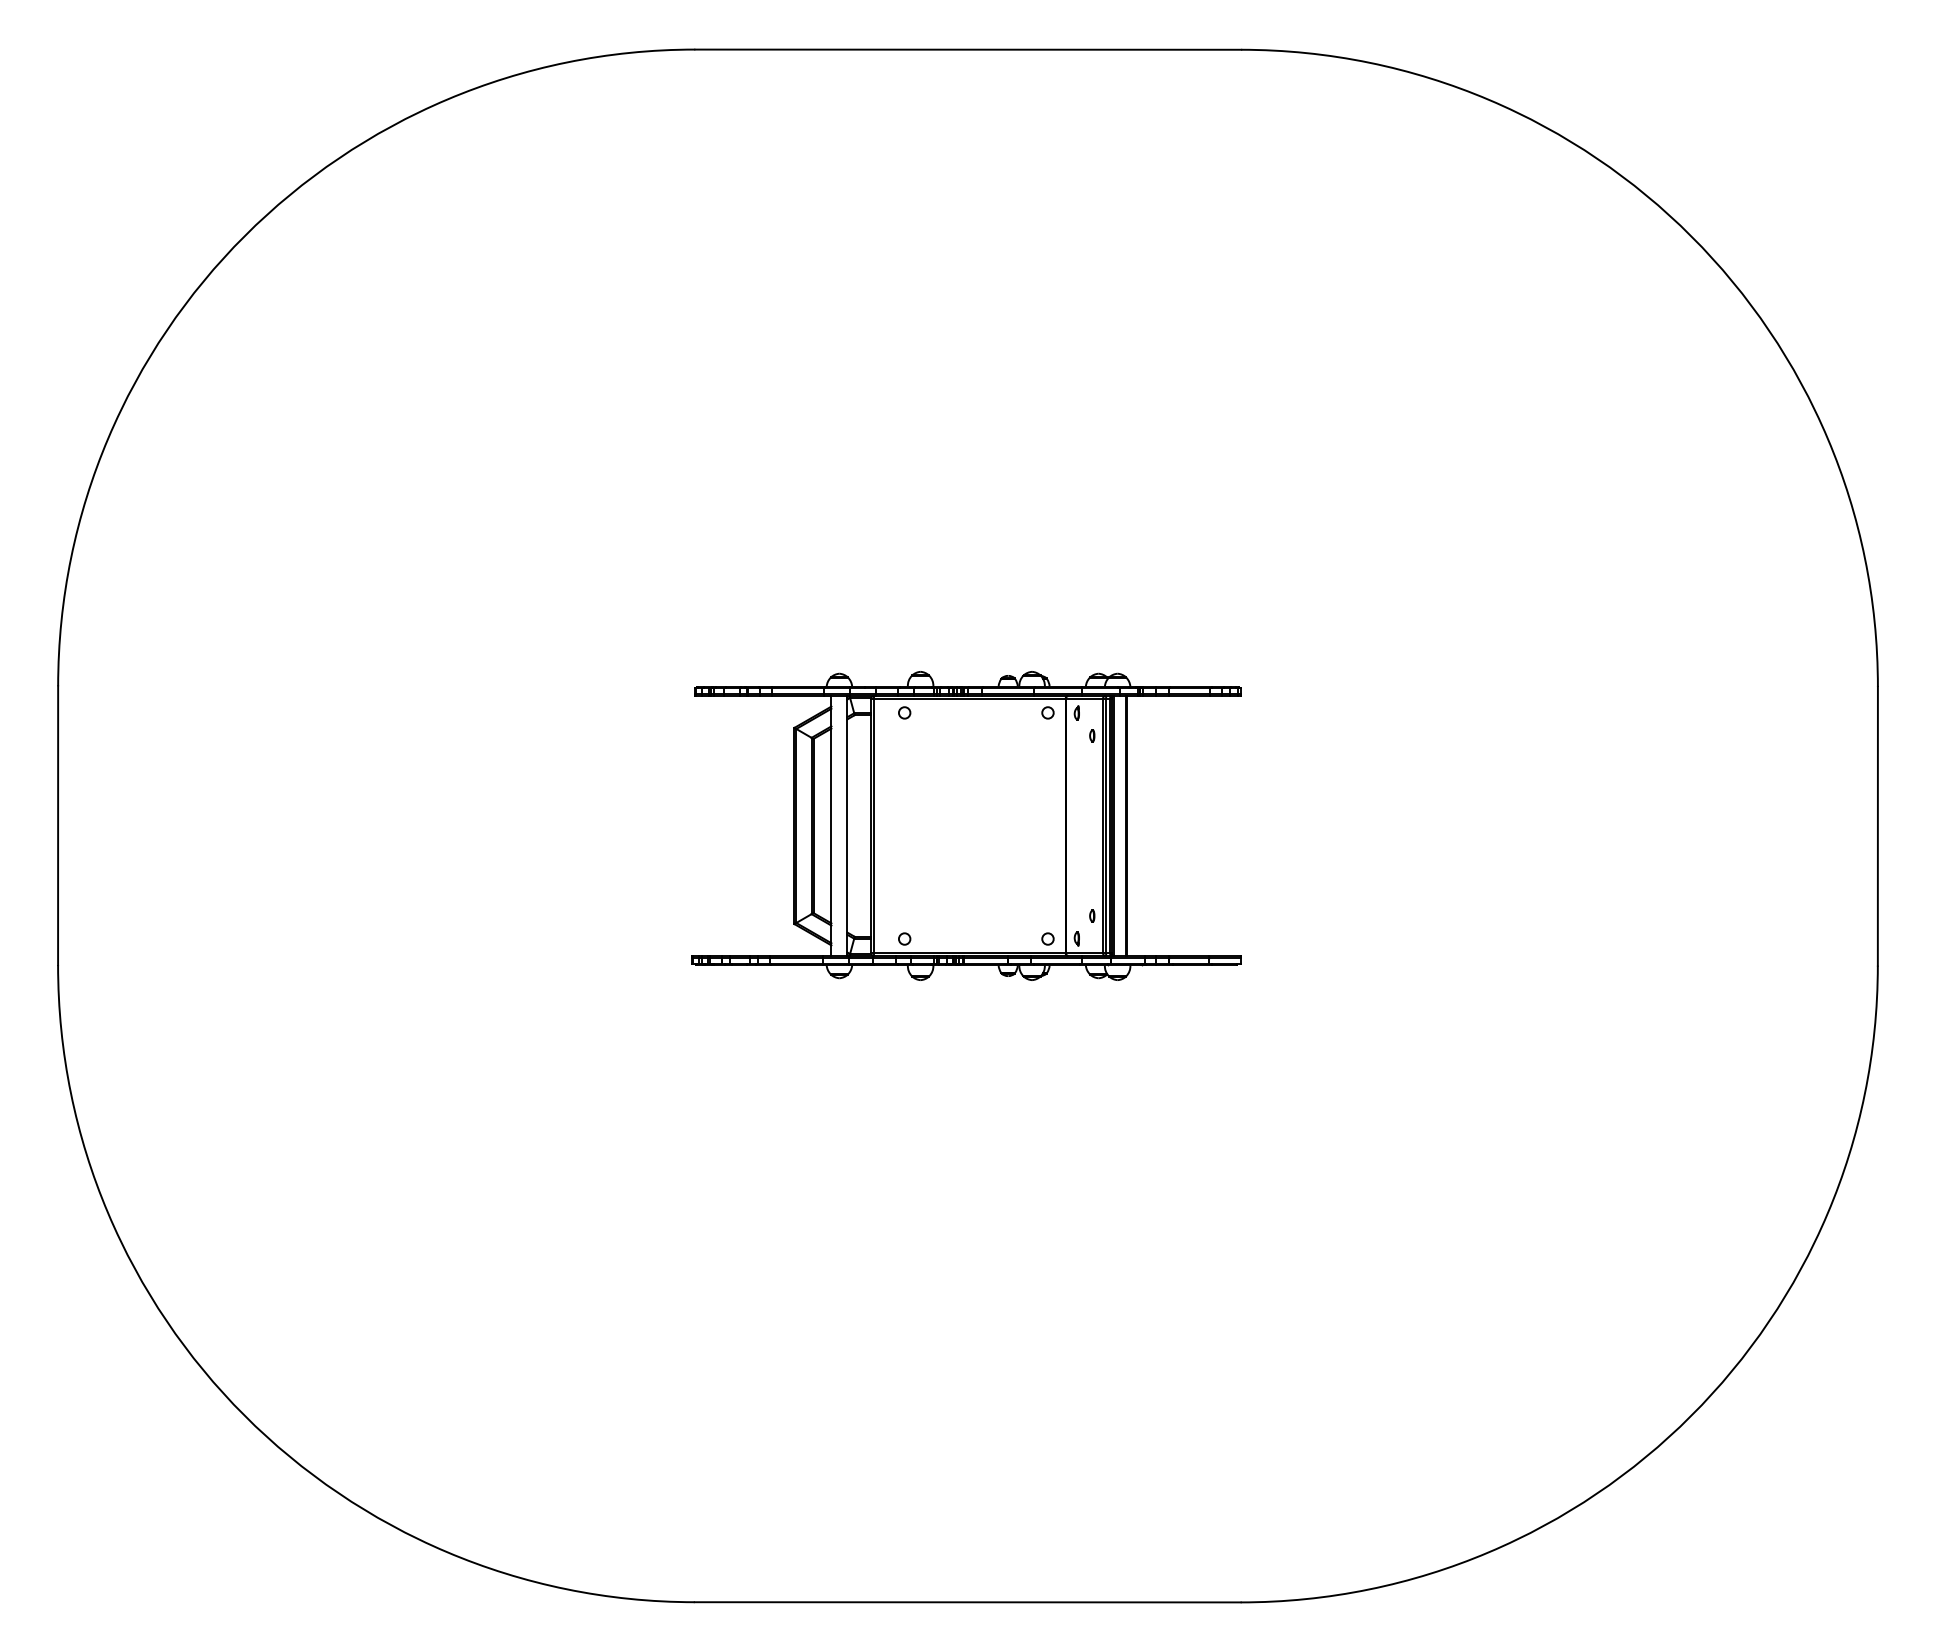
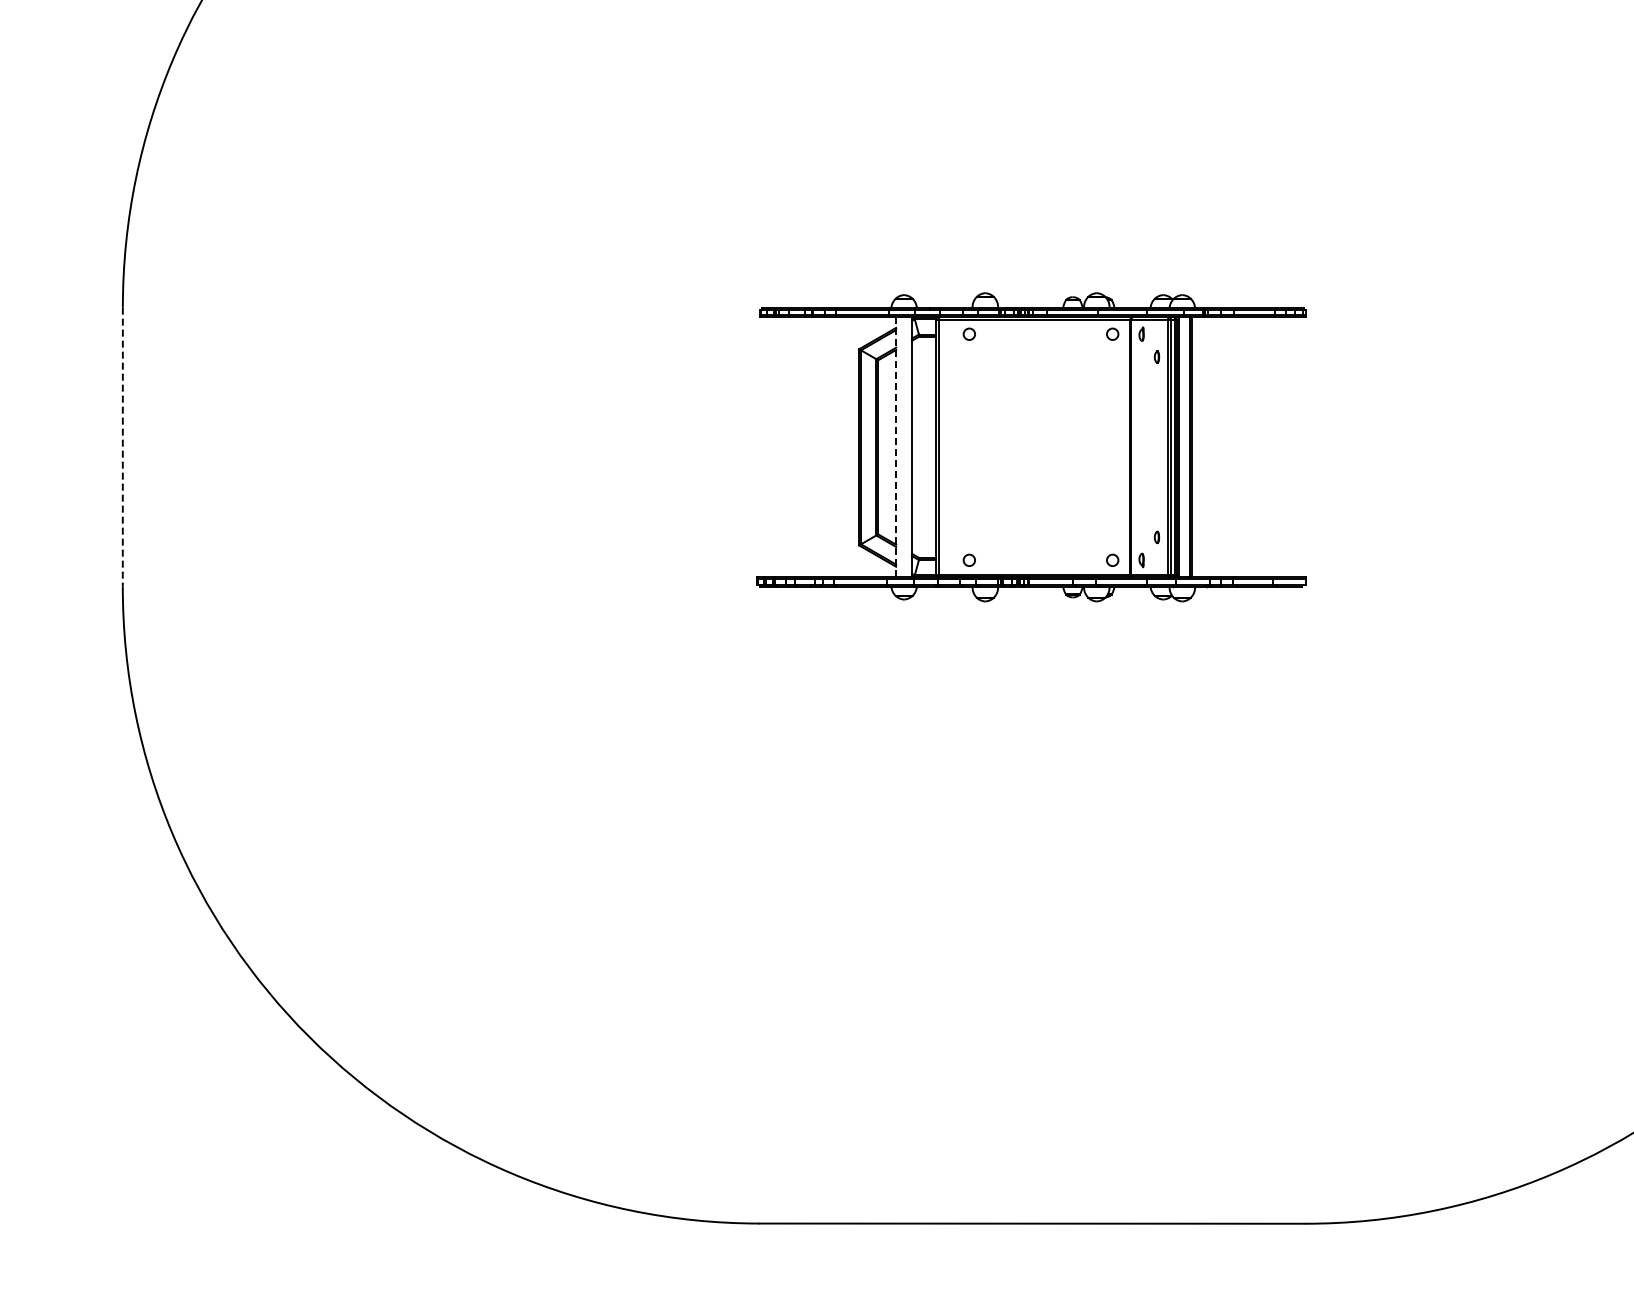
line: (831, 825) -> (896, 446), solid -> dashed
line: (58, 826) -> (123, 447), solid -> dashed

